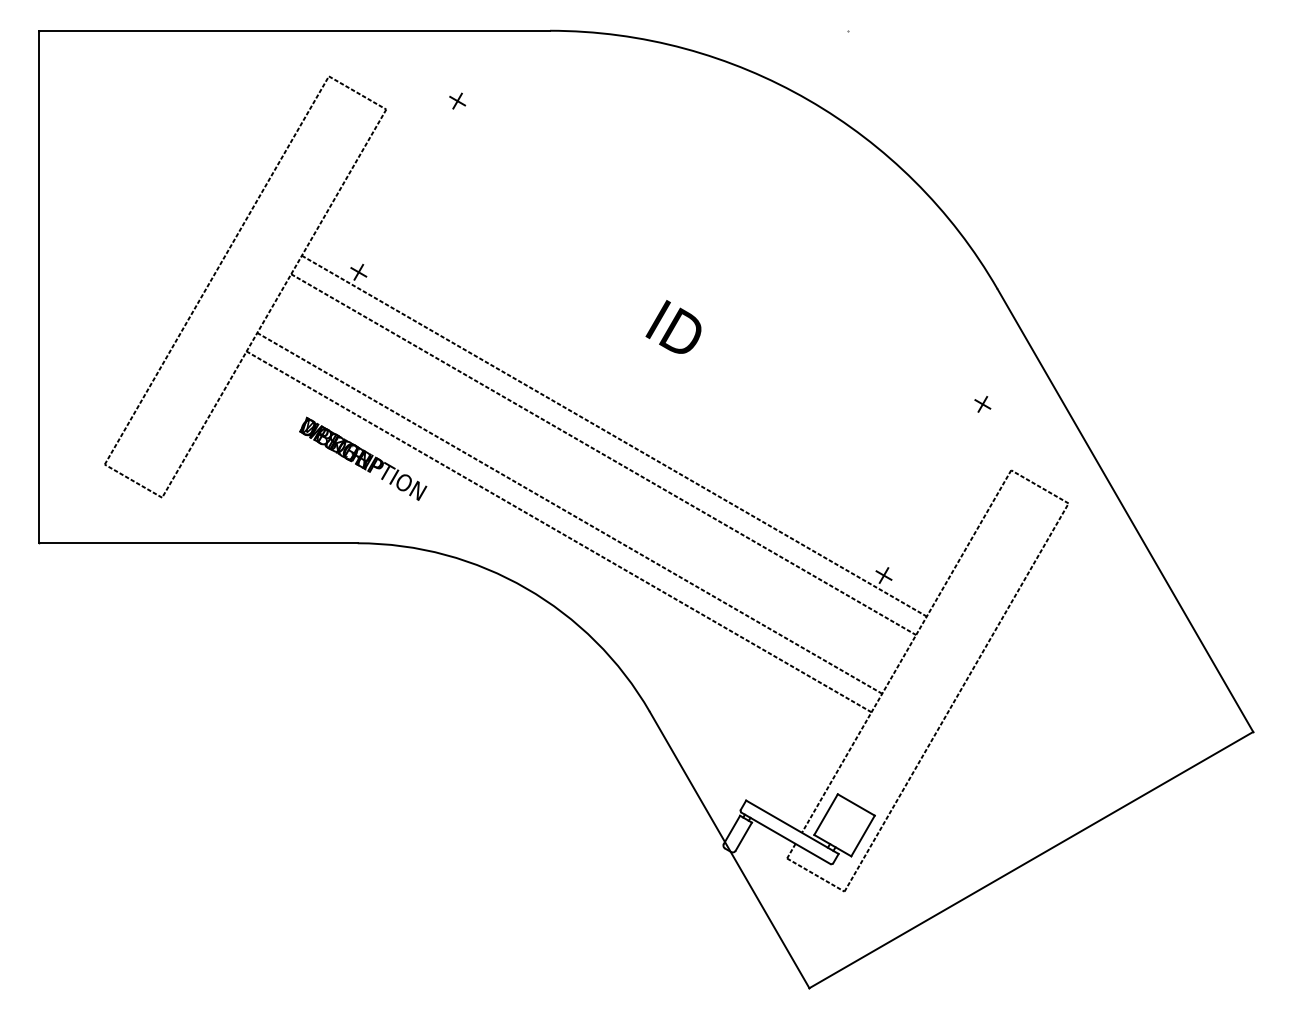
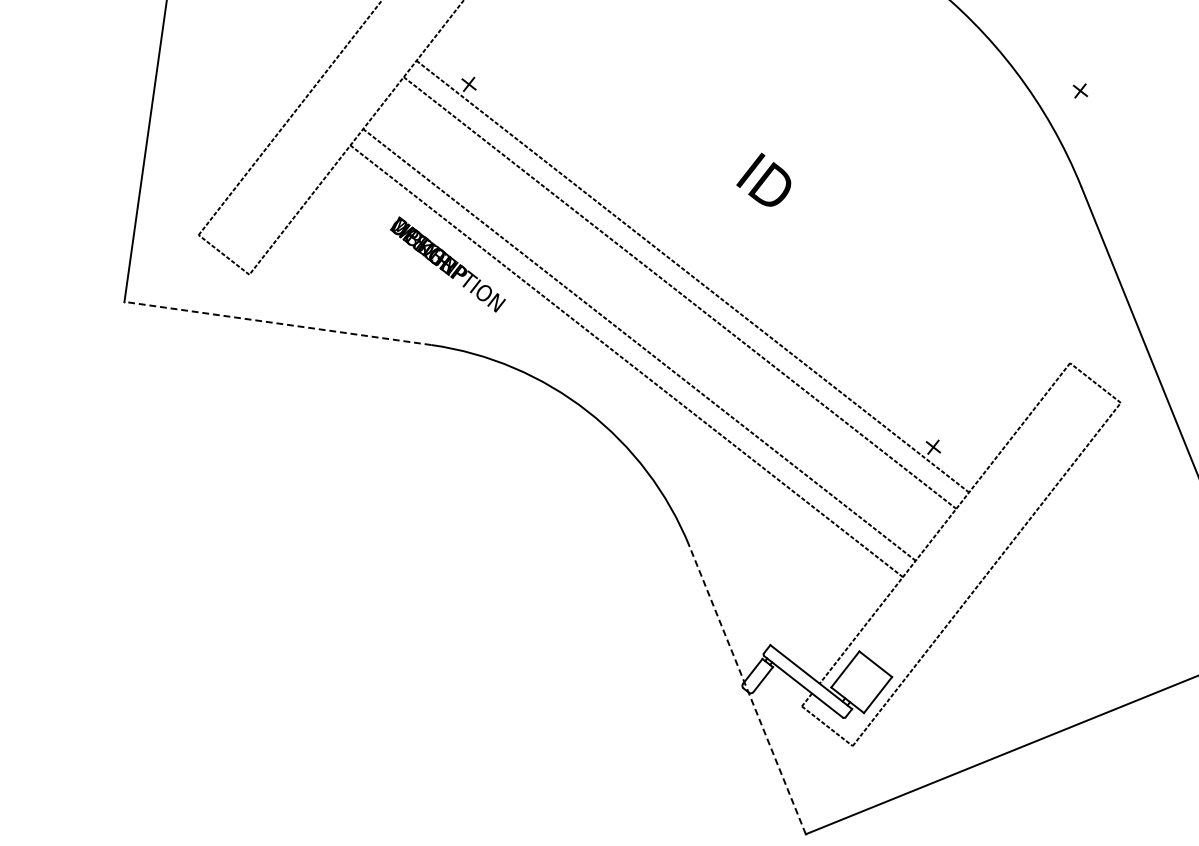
part: (982, 404) -> (1080, 91), moved
line: (197, 543) -> (277, 323), solid -> dashed
line: (729, 849) -> (747, 689), solid -> dashed

